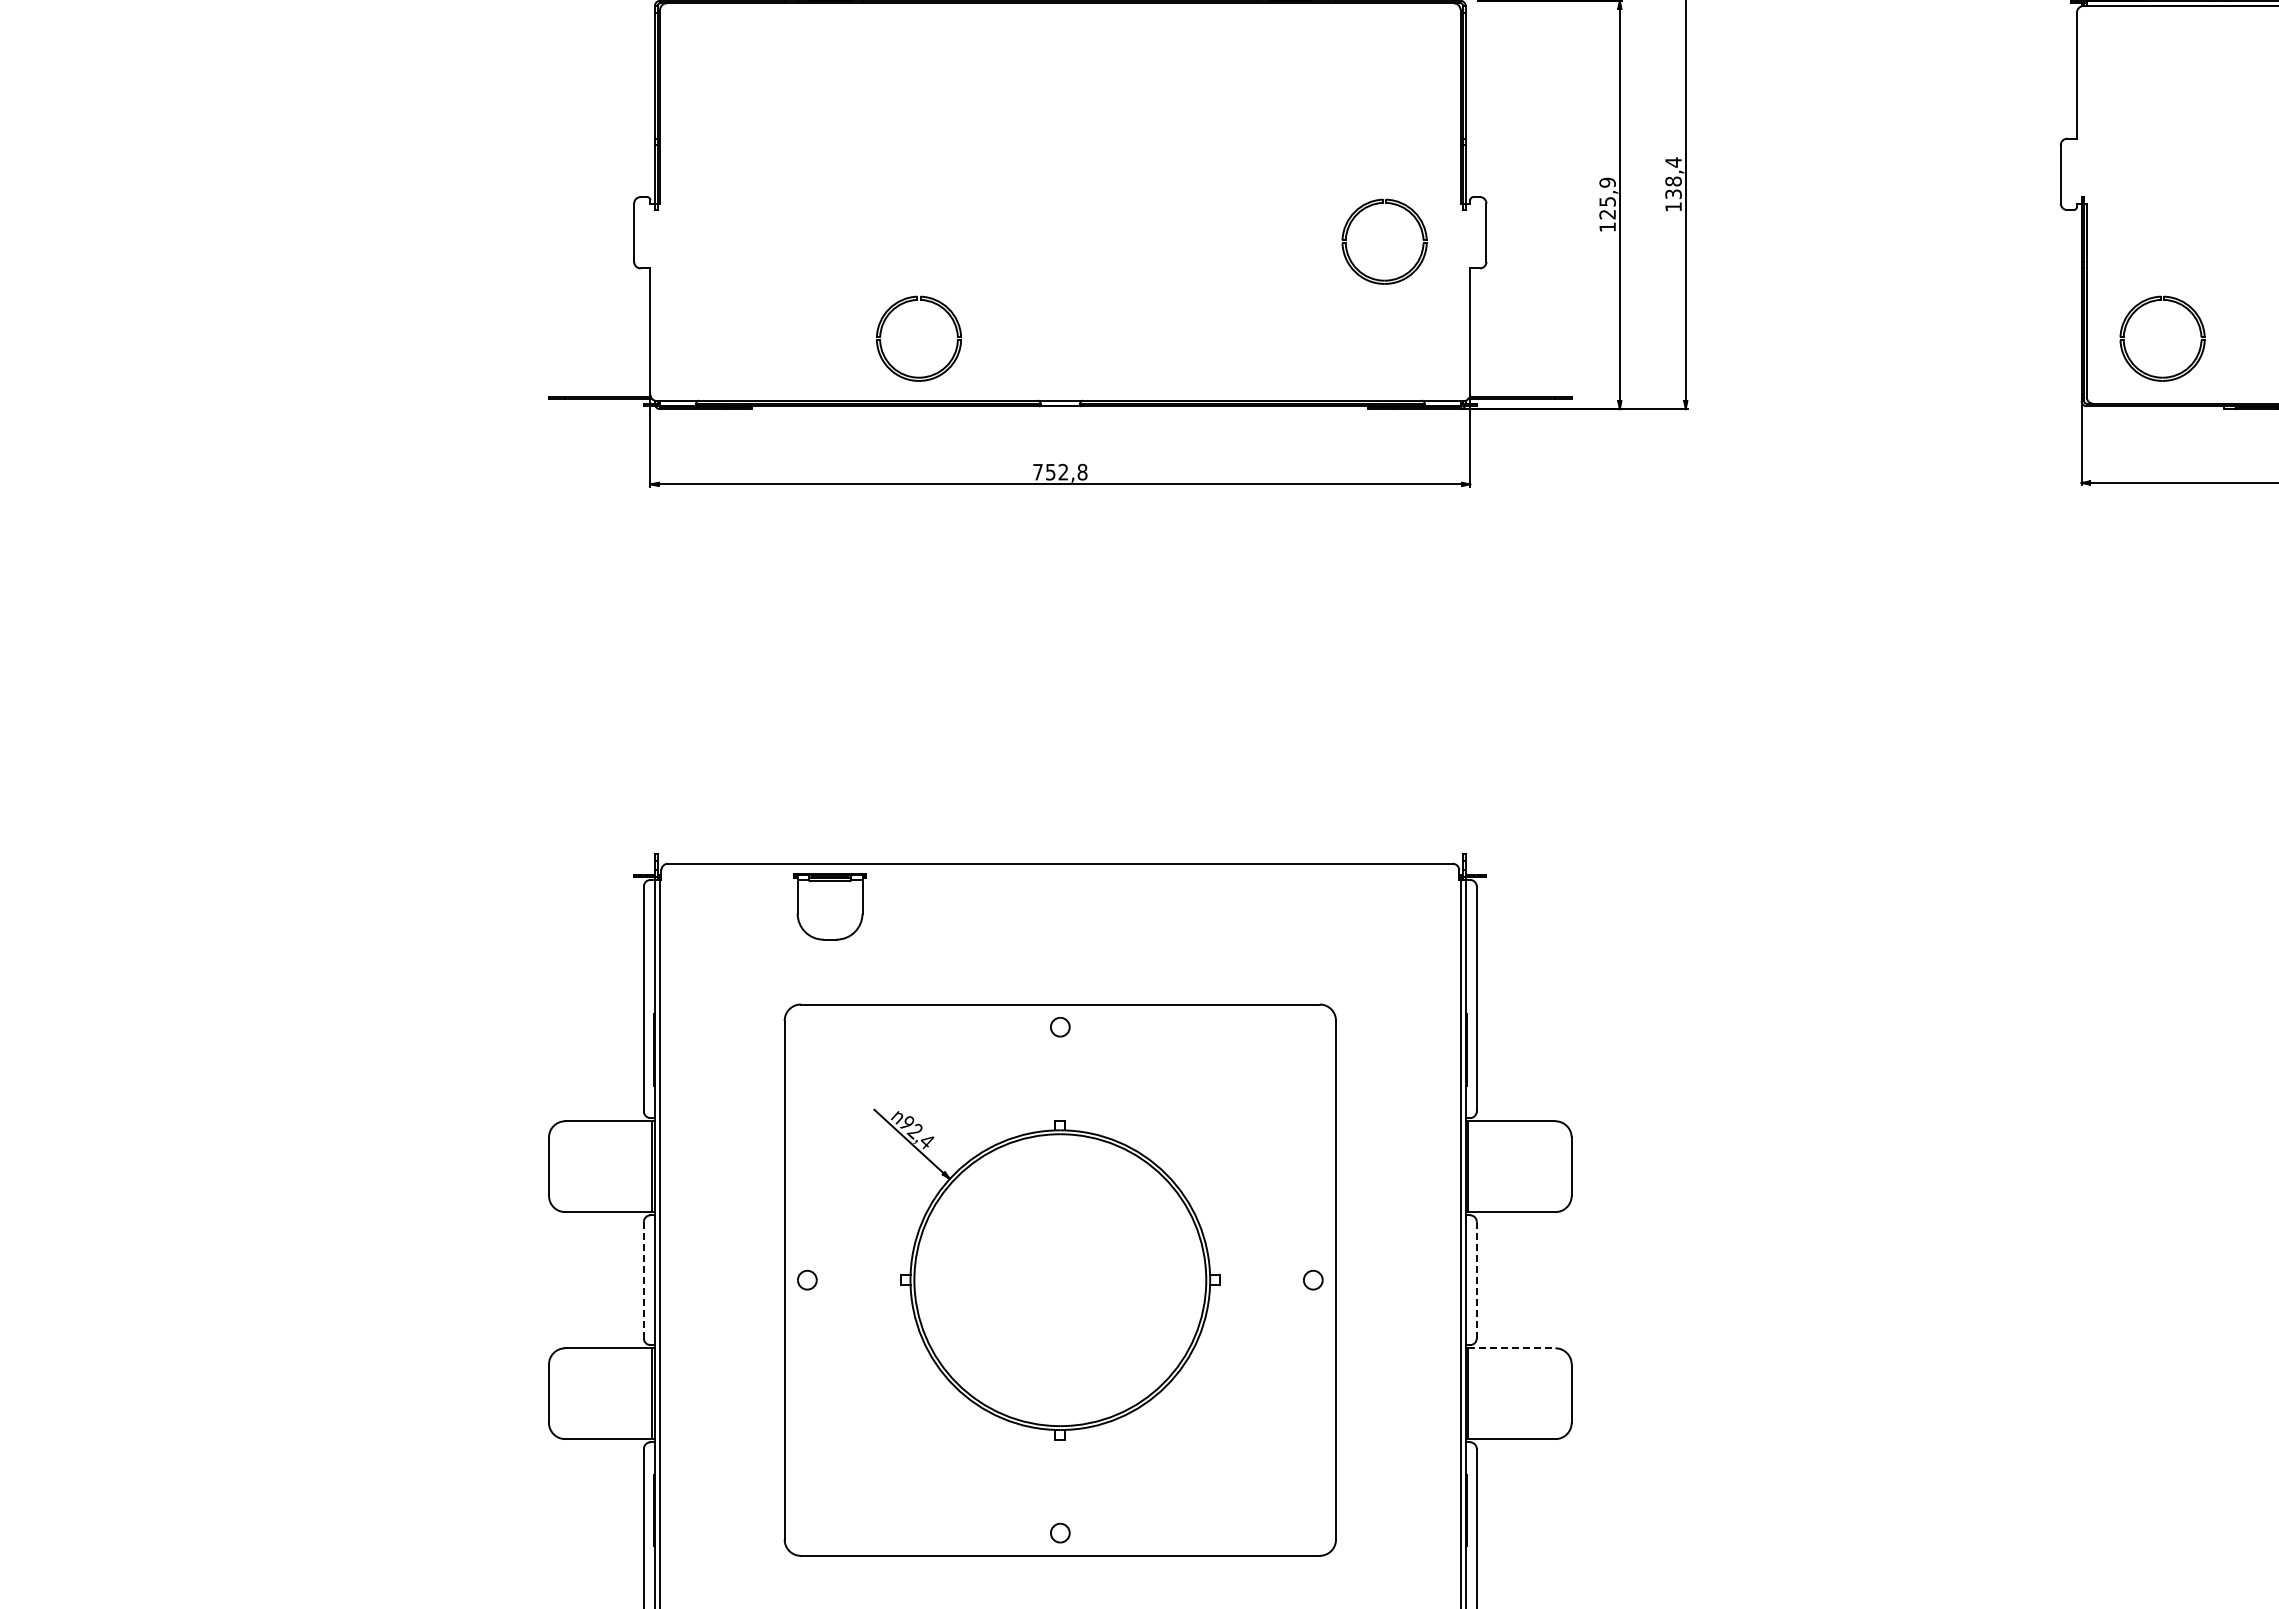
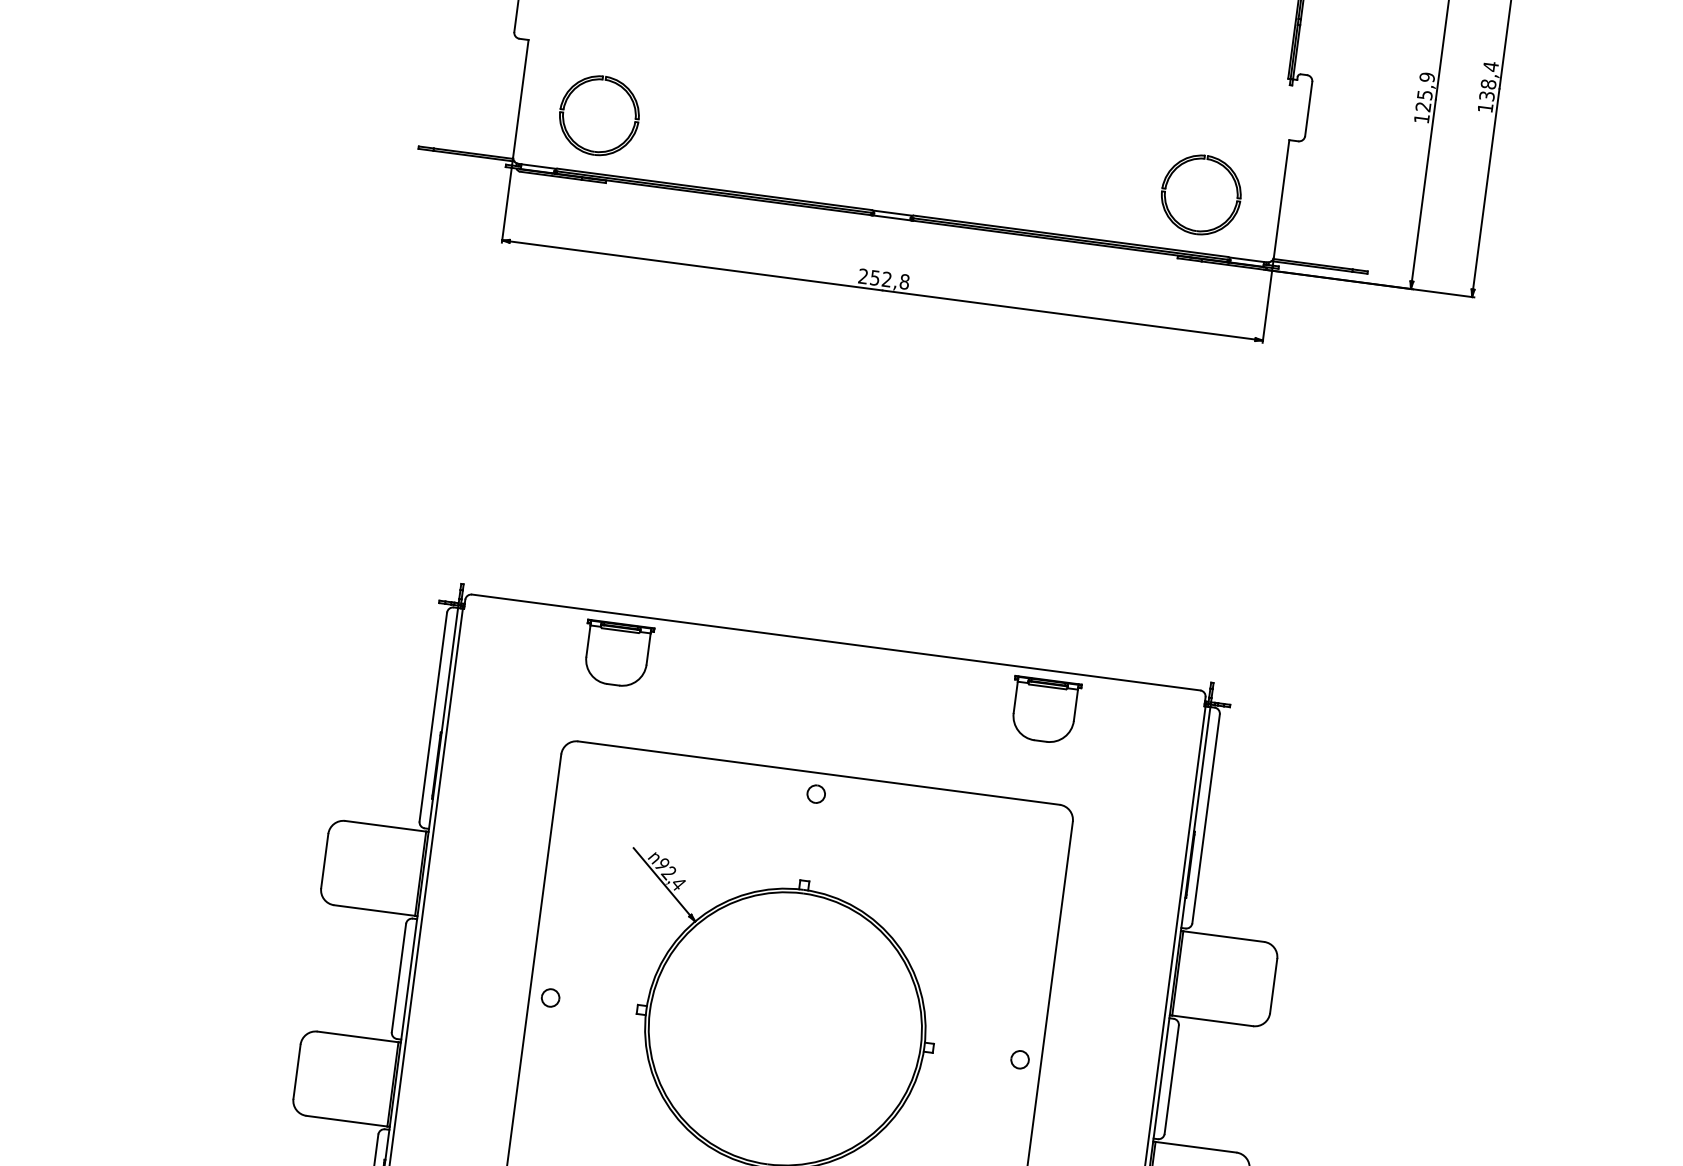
part: (1362, 211) -> (1184, 164), moved
part: (889, 315) -> (574, 90), moved
text: (1037, 471) -> (862, 275), 752,8 -> 252,8
part: (1290, 906) -> (1044, 710), added
line: (643, 1279) -> (398, 977), dashed -> solid
line: (1476, 1279) -> (1171, 1079), dashed -> solid
line: (1511, 1348) -> (1195, 1147), dashed -> solid

